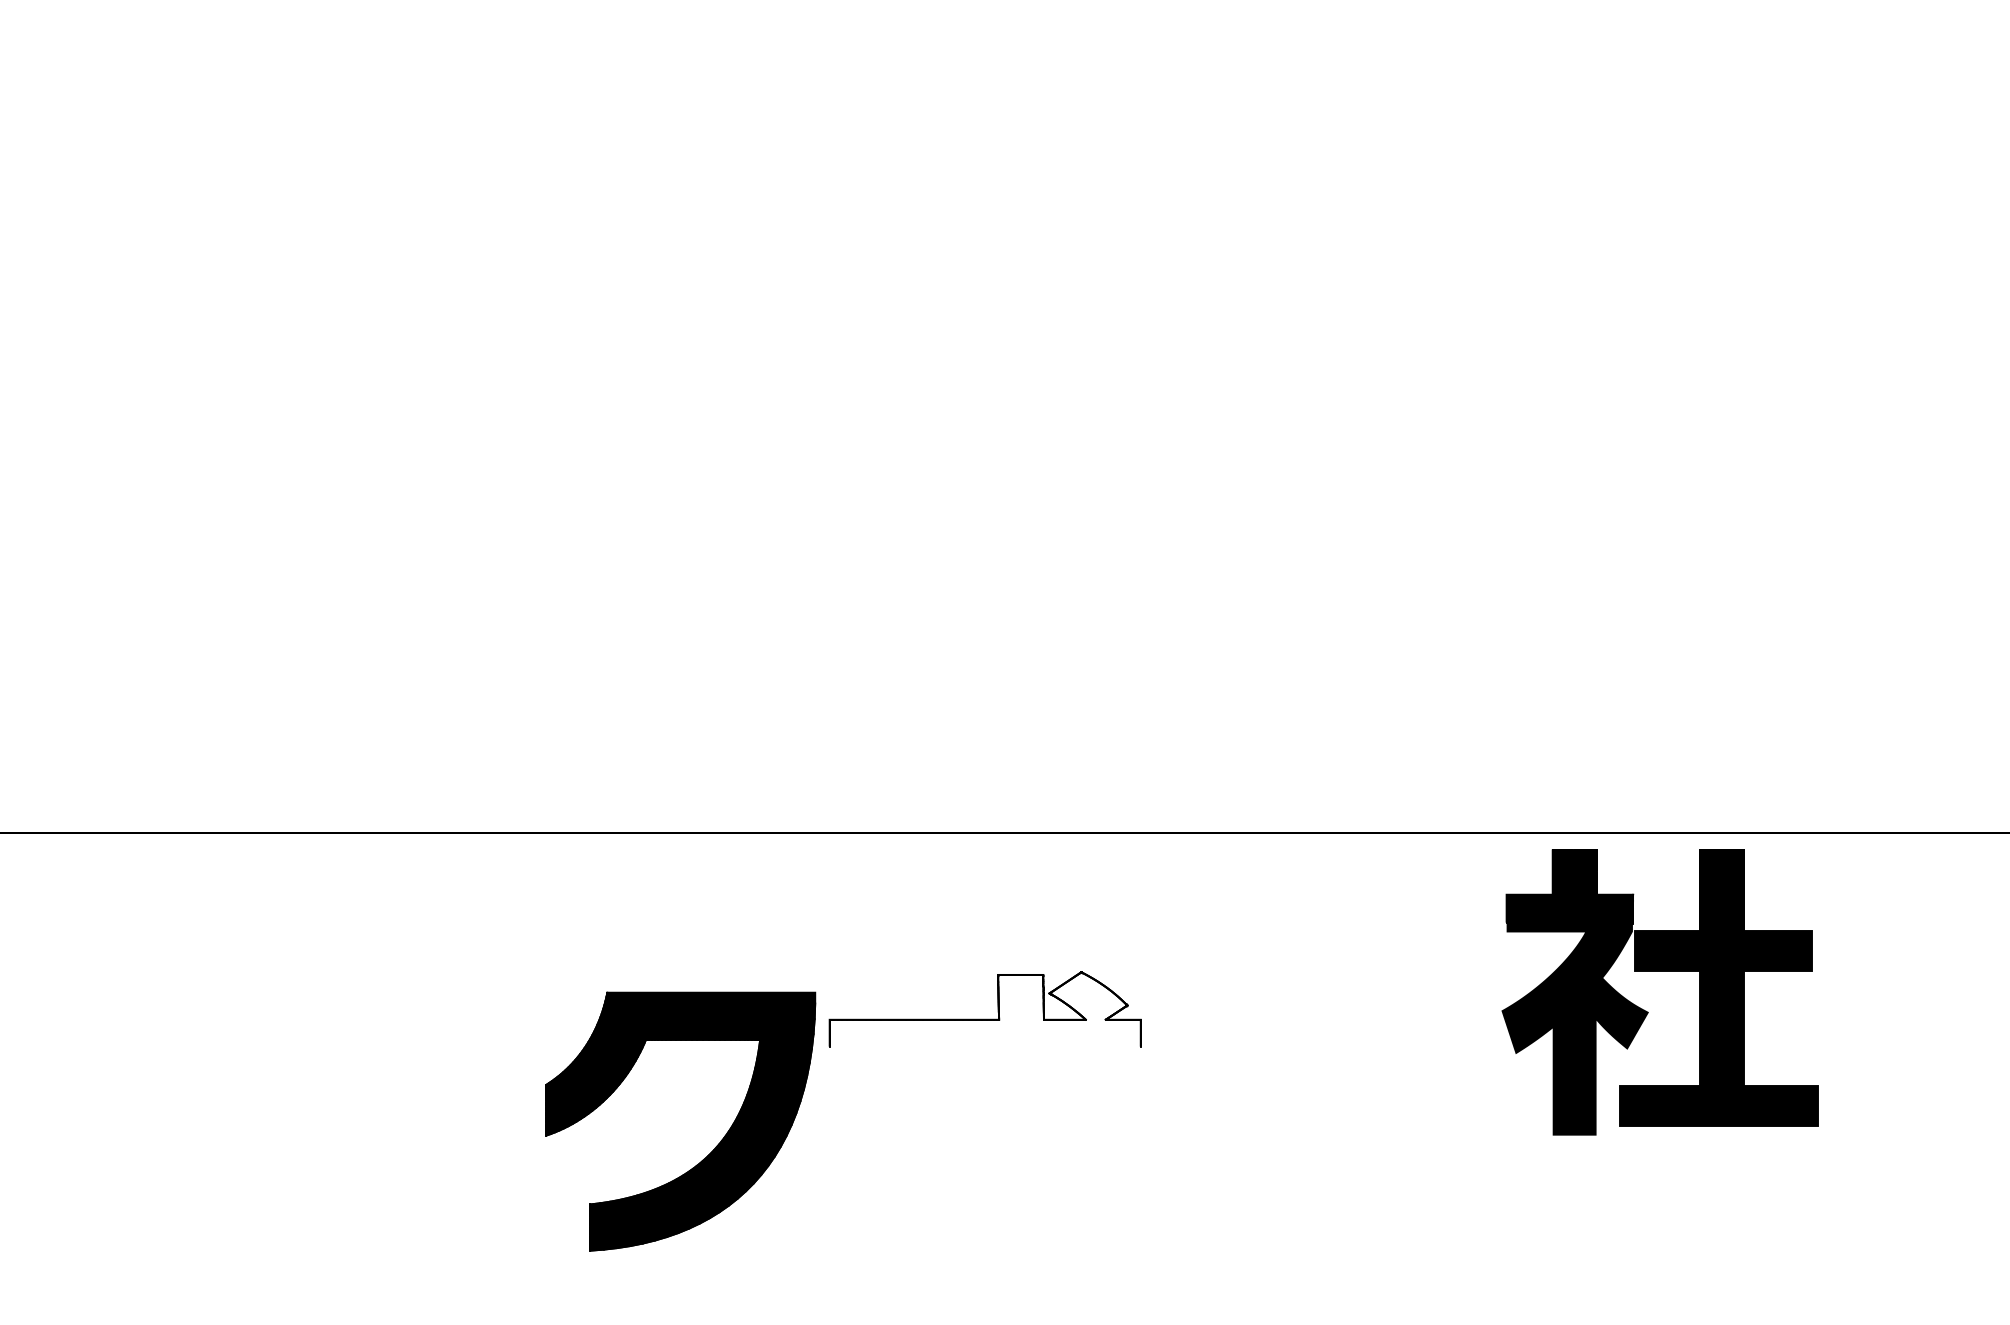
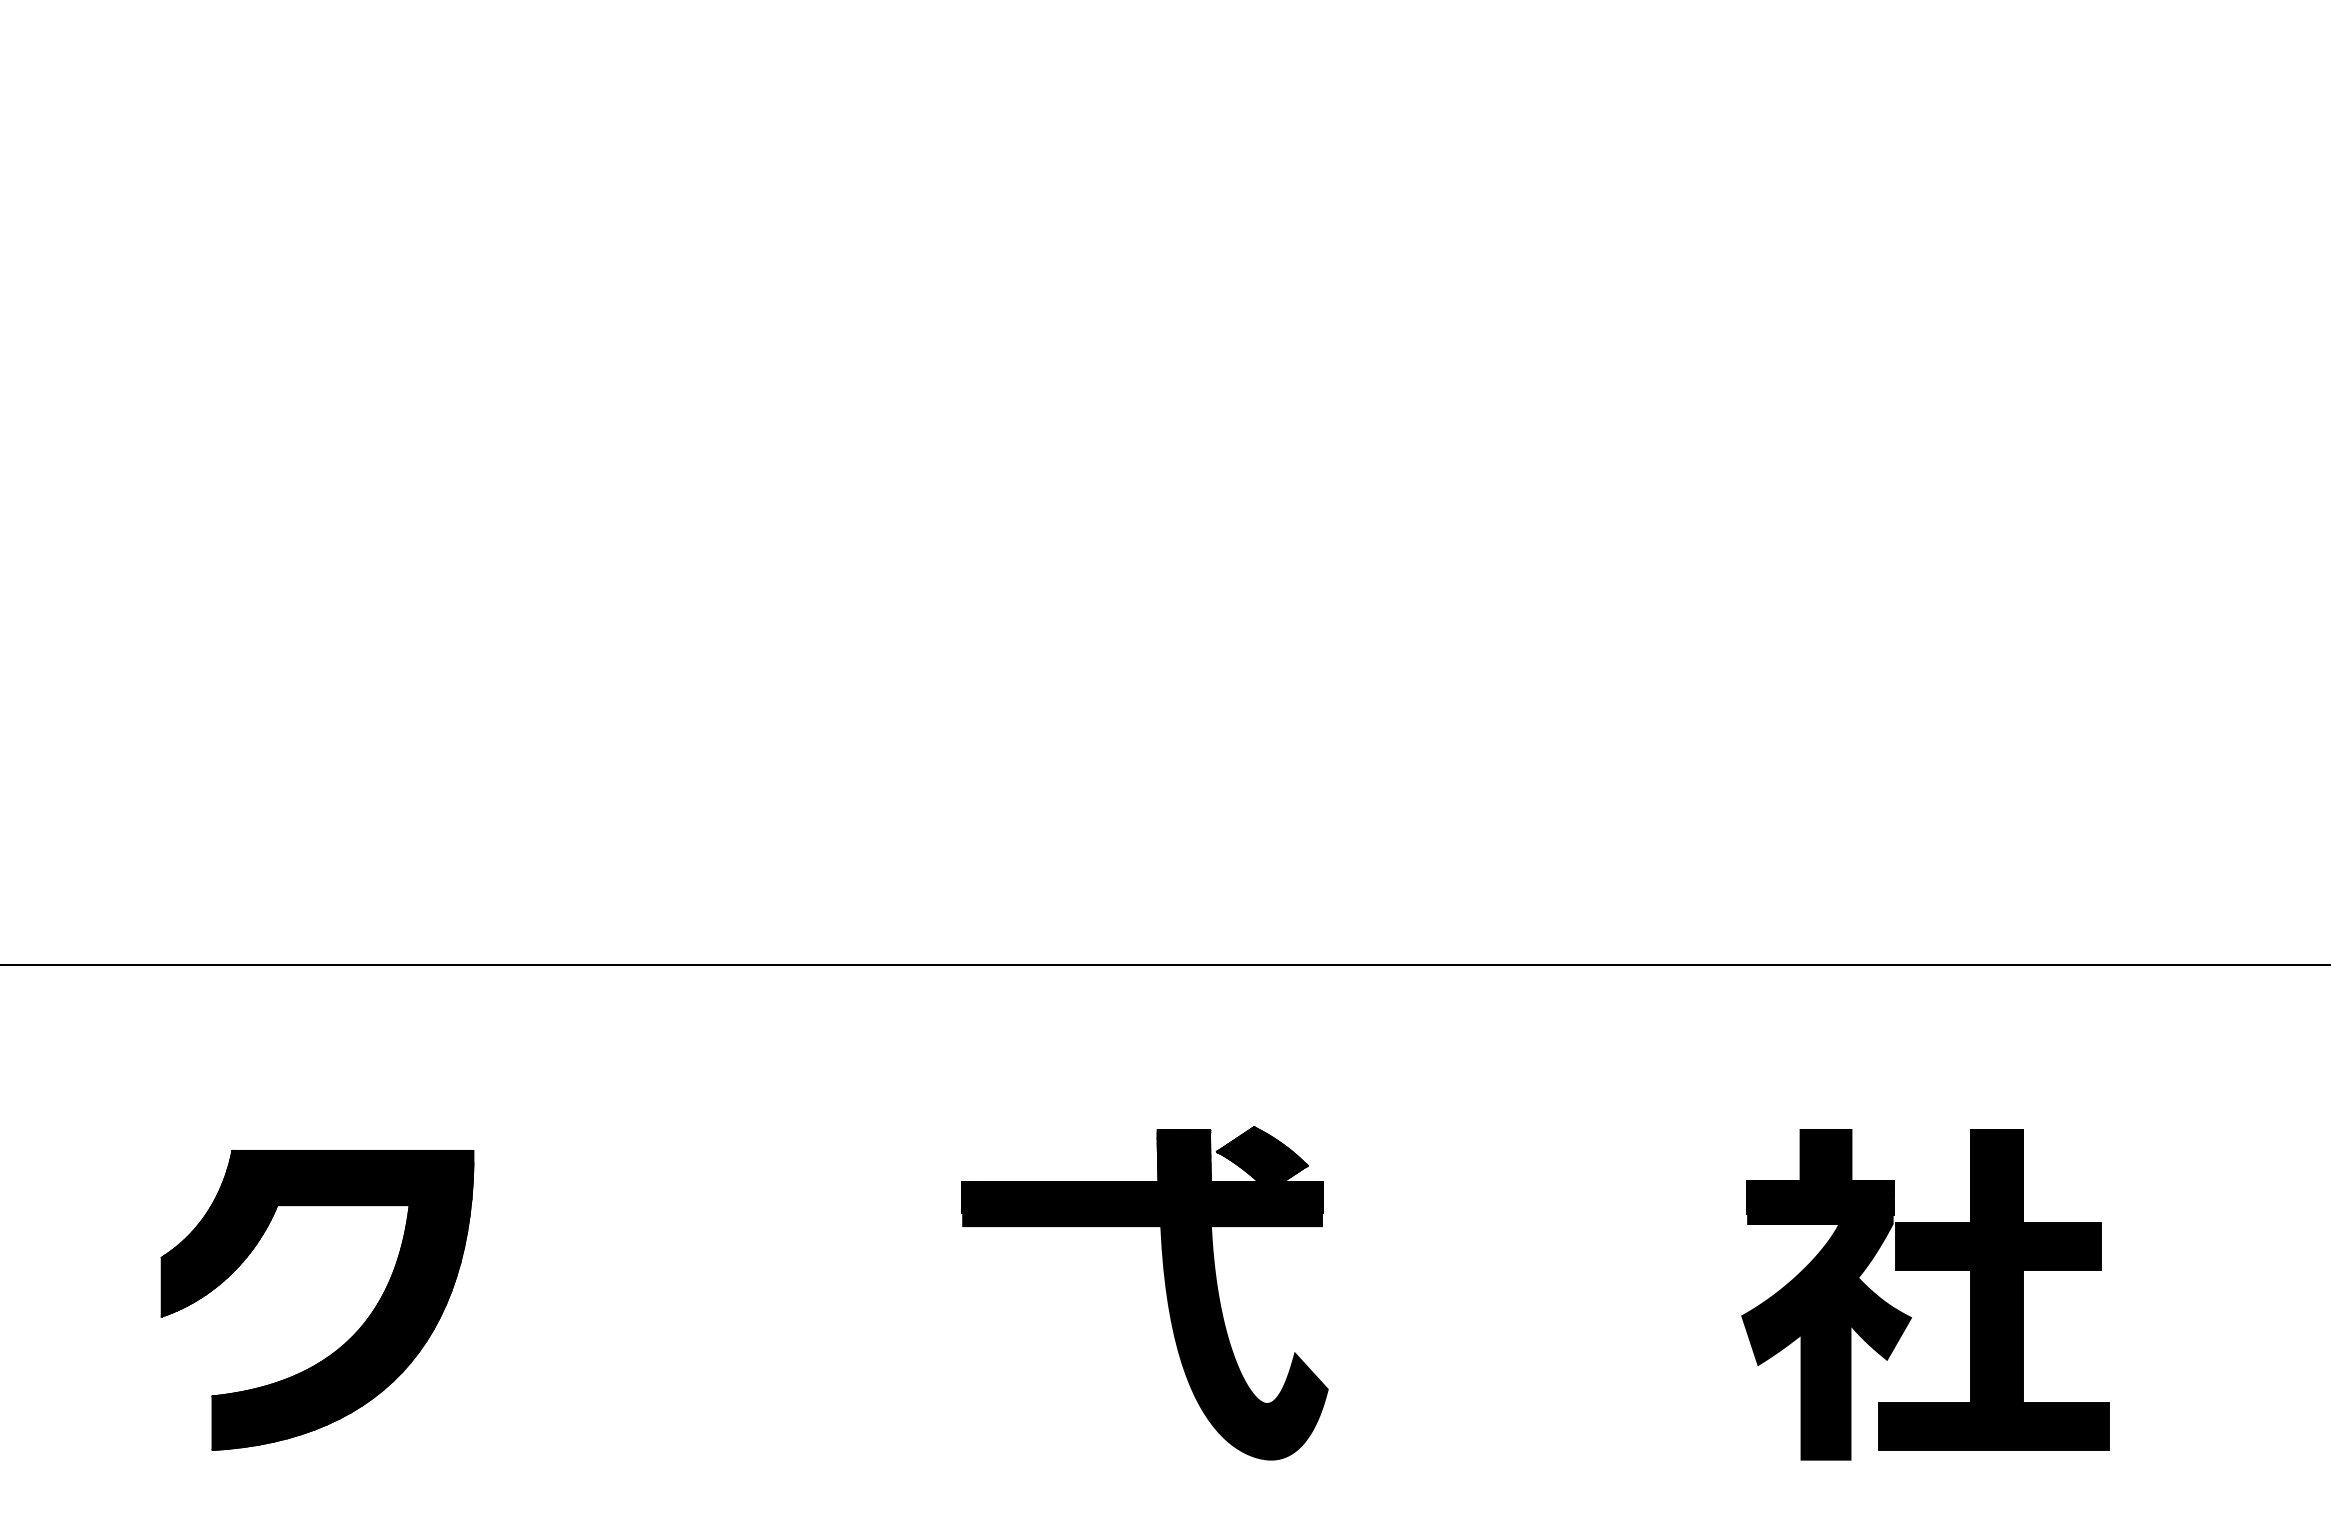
part: (1660, 971) -> (1925, 1270), moved
fill: (987, 1115) -> (1145, 1293), added
part: (711, 1151) -> (353, 1334), moved

